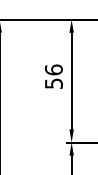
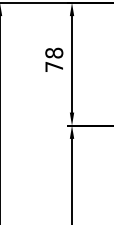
text: (54, 76) -> (54, 59), 56 -> 78

